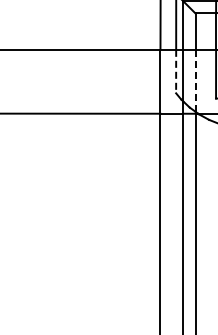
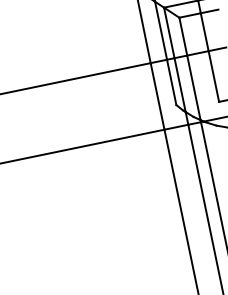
line: (176, 71) -> (172, 82), dashed -> solid
line: (195, 80) -> (193, 87), dashed -> solid

